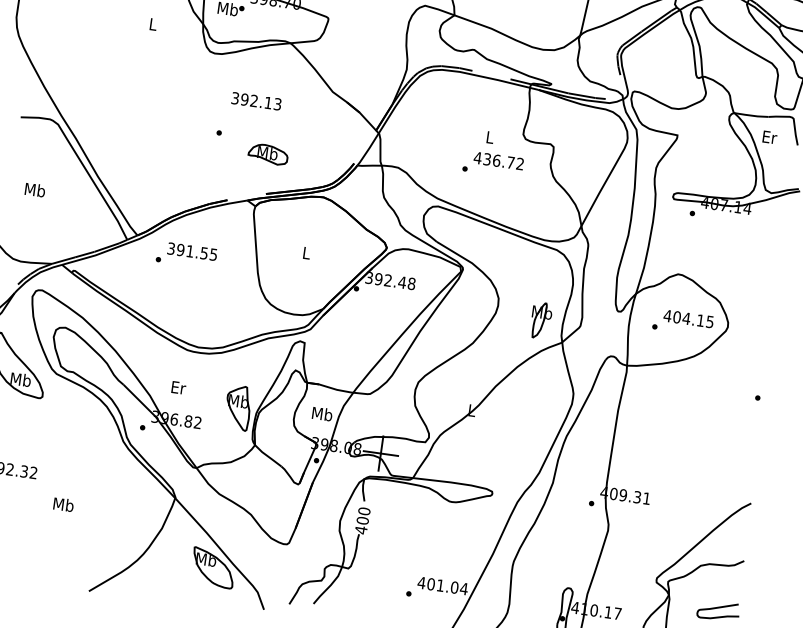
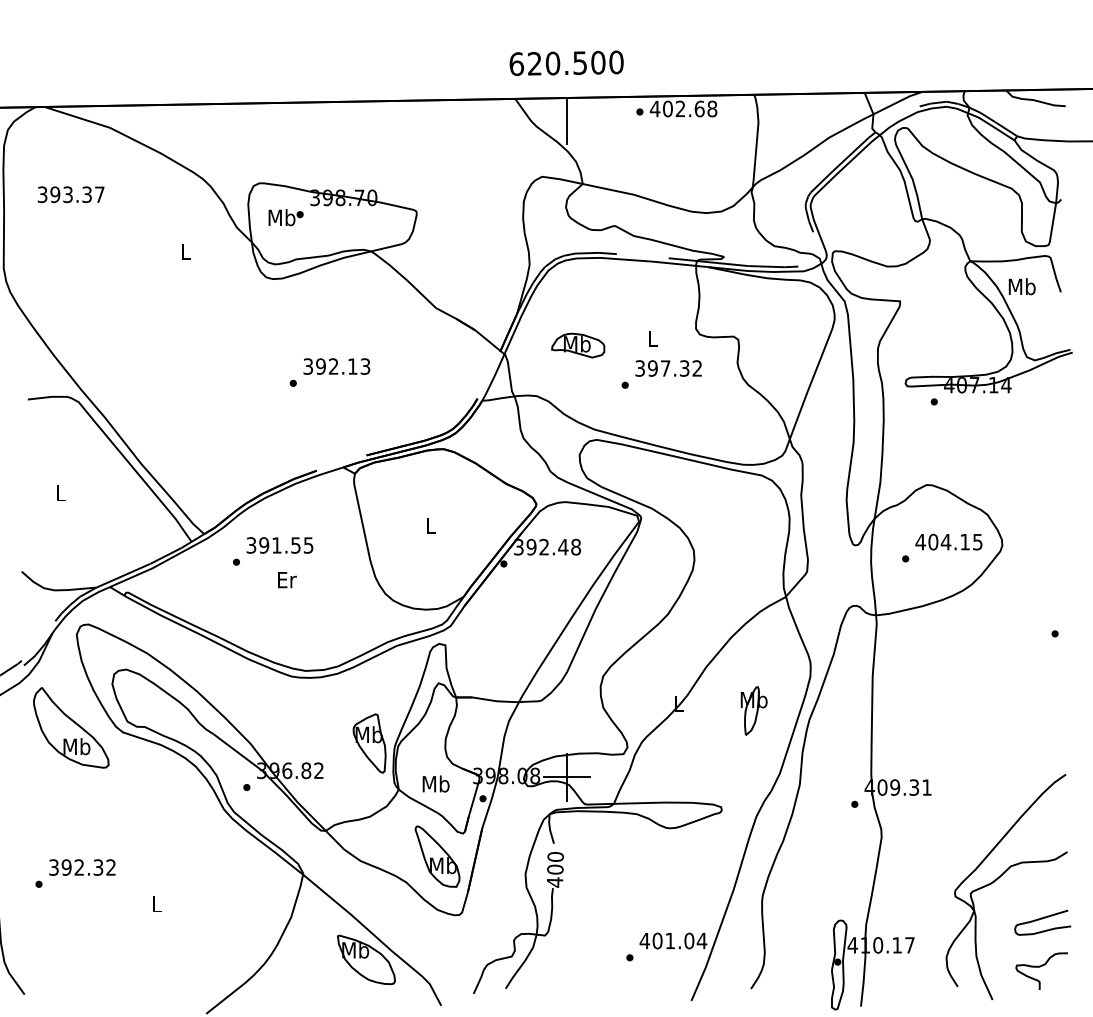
text: (256, 101) -> (336, 366), moved
text: (769, 137) -> (1021, 286), Er -> Mb
part: (268, 154) -> (578, 345), moved
text: (493, 160) -> (661, 368), 436.72 -> 397.32
text: (35, 189) -> (60, 492), Mb -> L
part: (540, 320) -> (753, 710), moved
text: (178, 388) -> (287, 580), moved
text: (322, 413) -> (435, 783), moved
part: (276, 498) -> (437, 856), added
text: (63, 504) -> (156, 903), Mb -> L

